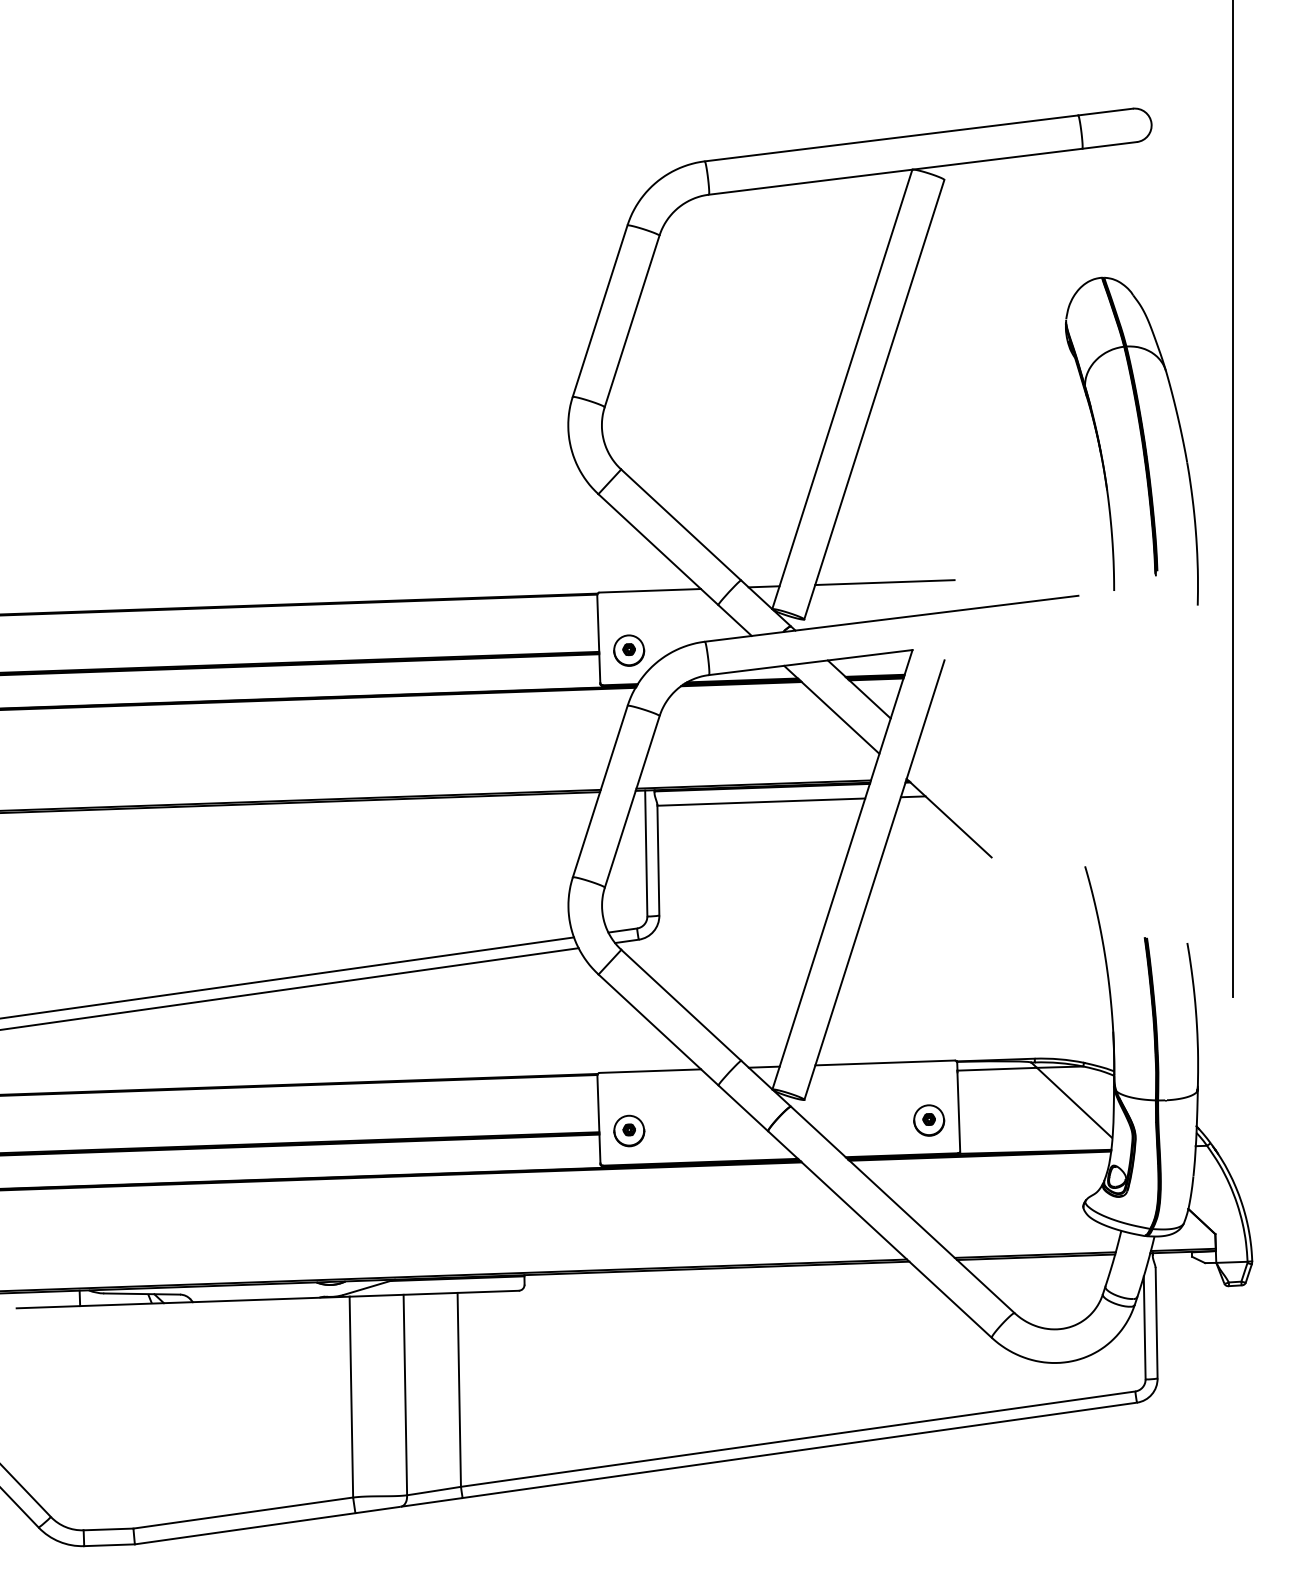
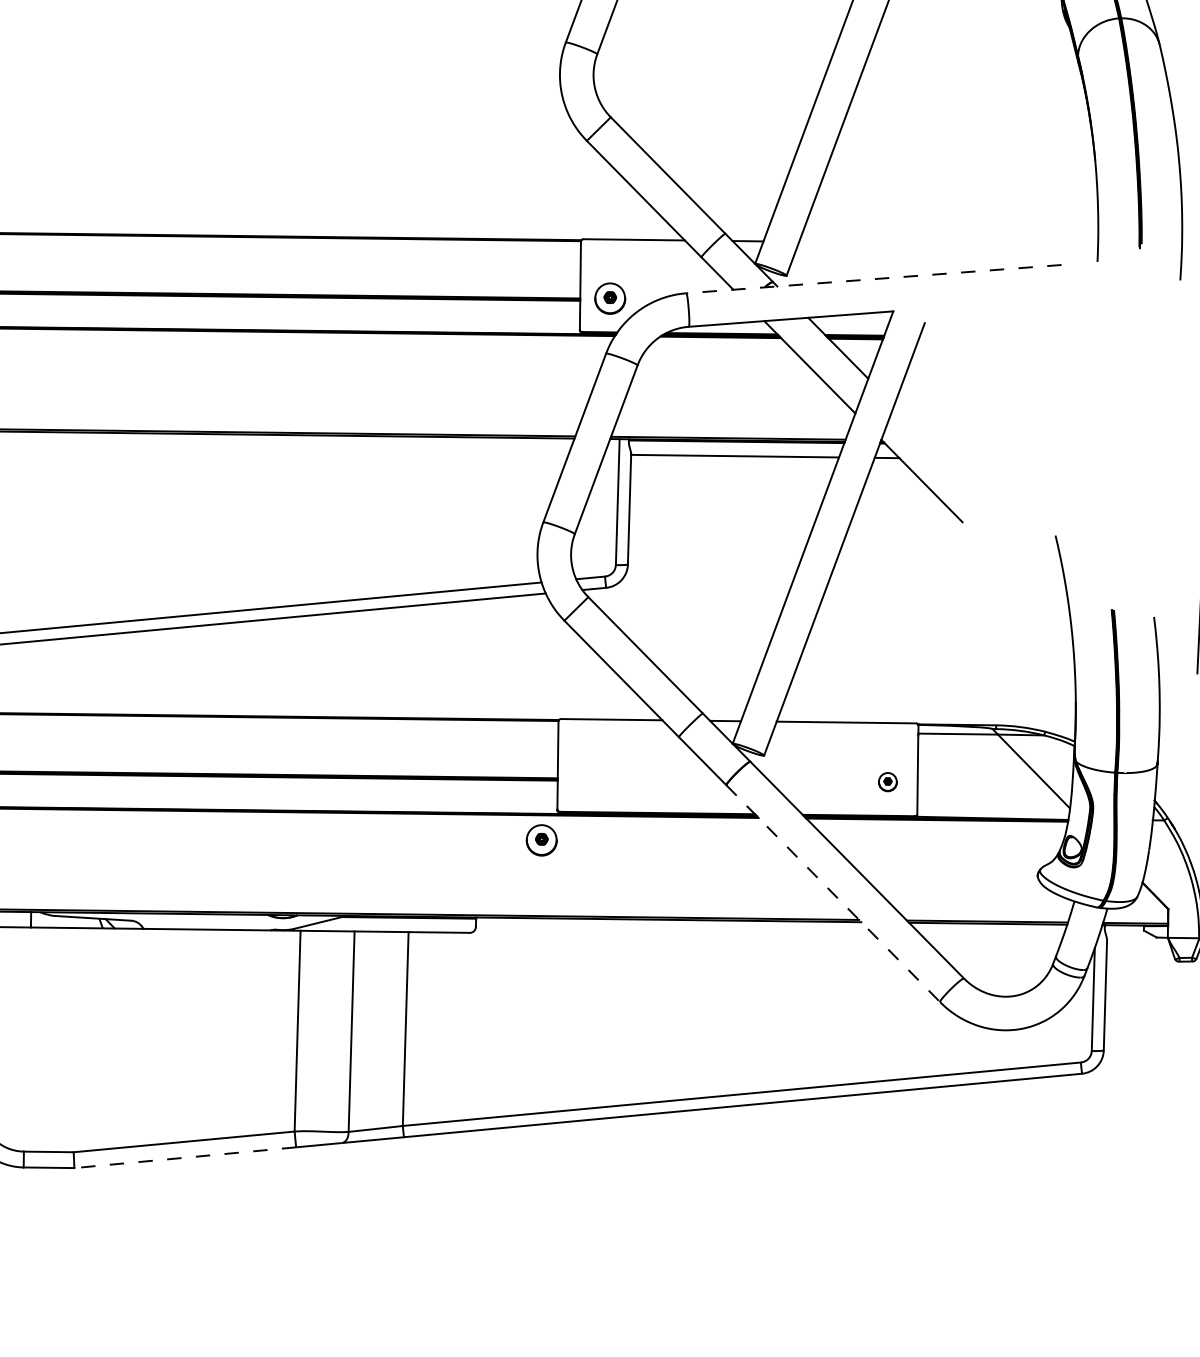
line: (884, 582) -> (868, 242), removed
line: (891, 618) -> (873, 278), solid -> dashed
part: (929, 1120) -> (888, 782), size x0.6
part: (629, 1130) -> (542, 839), moved
line: (880, 1234) -> (833, 893), solid -> dashed
line: (244, 1528) -> (184, 1157), solid -> dashed

